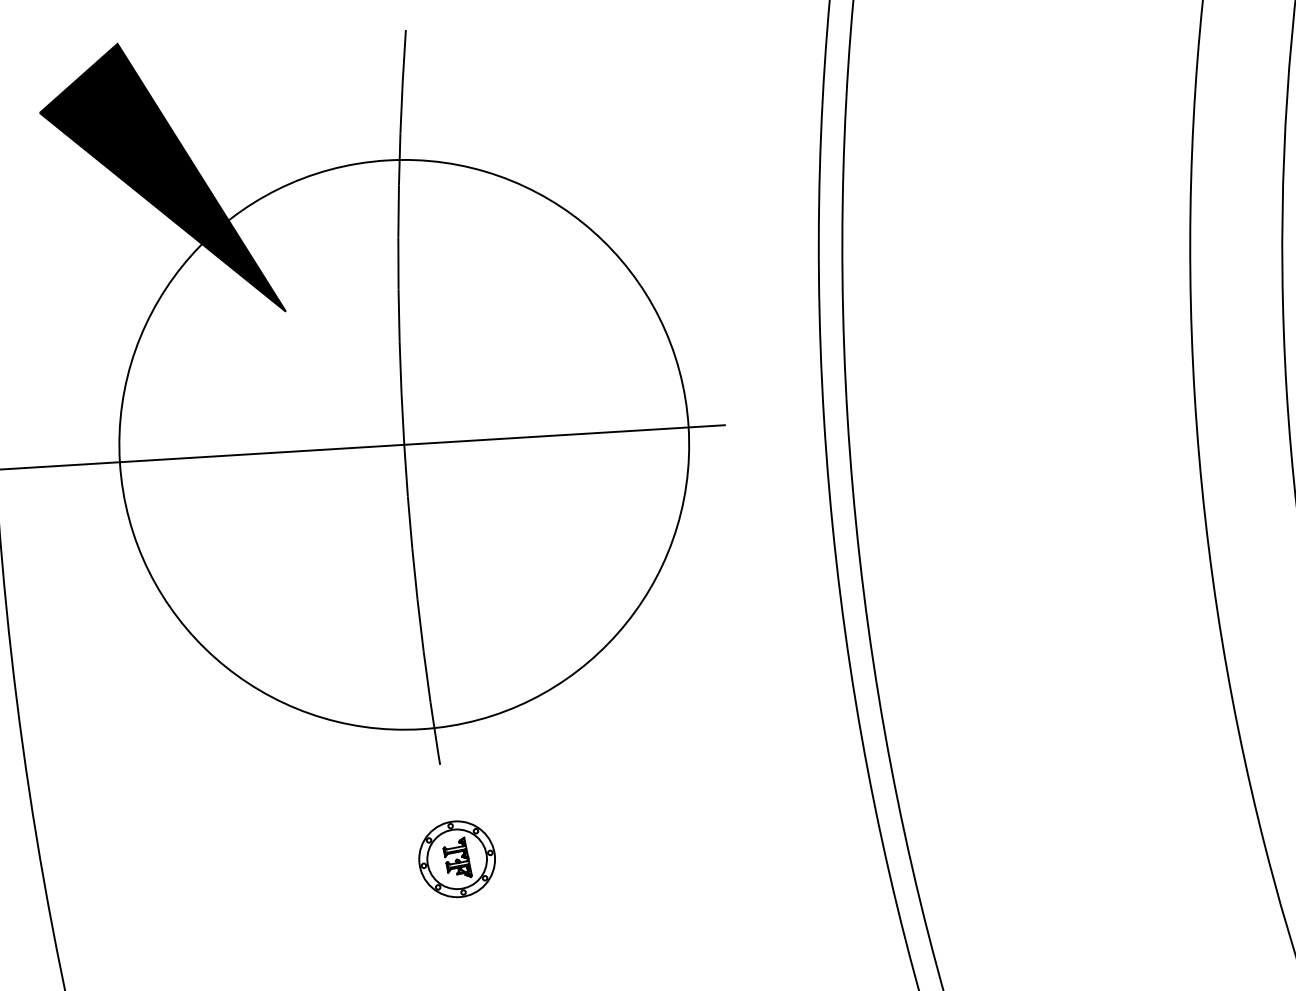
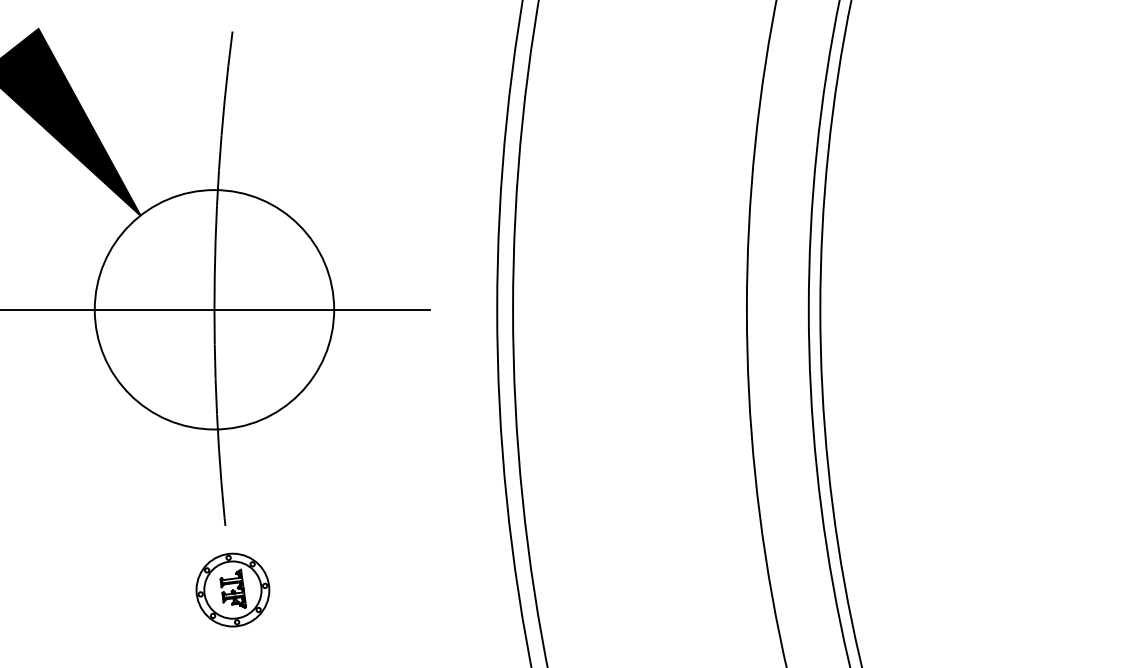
circle: (404, 444) -> (214, 309), size x0.62
part: (456, 858) -> (232, 589), size x1.43

